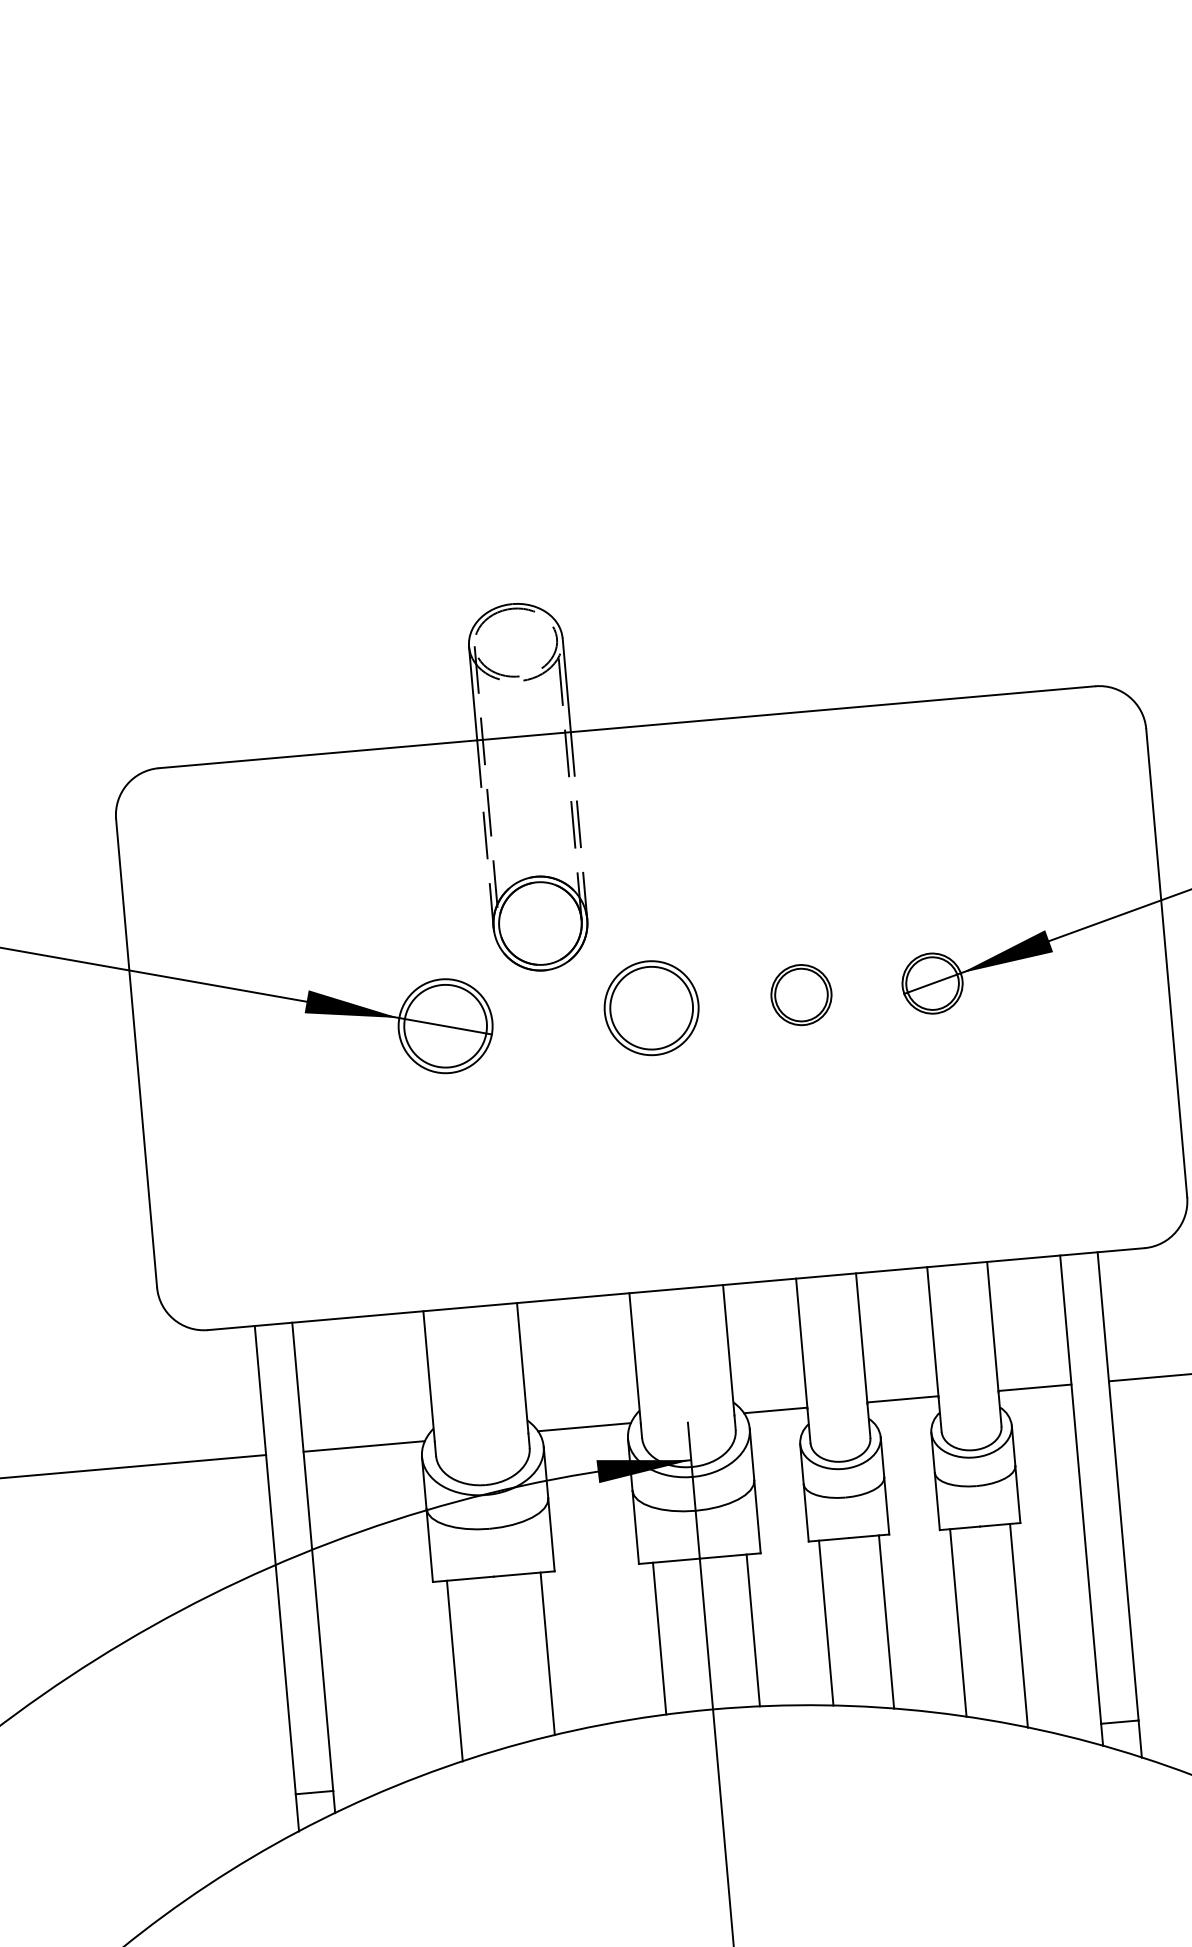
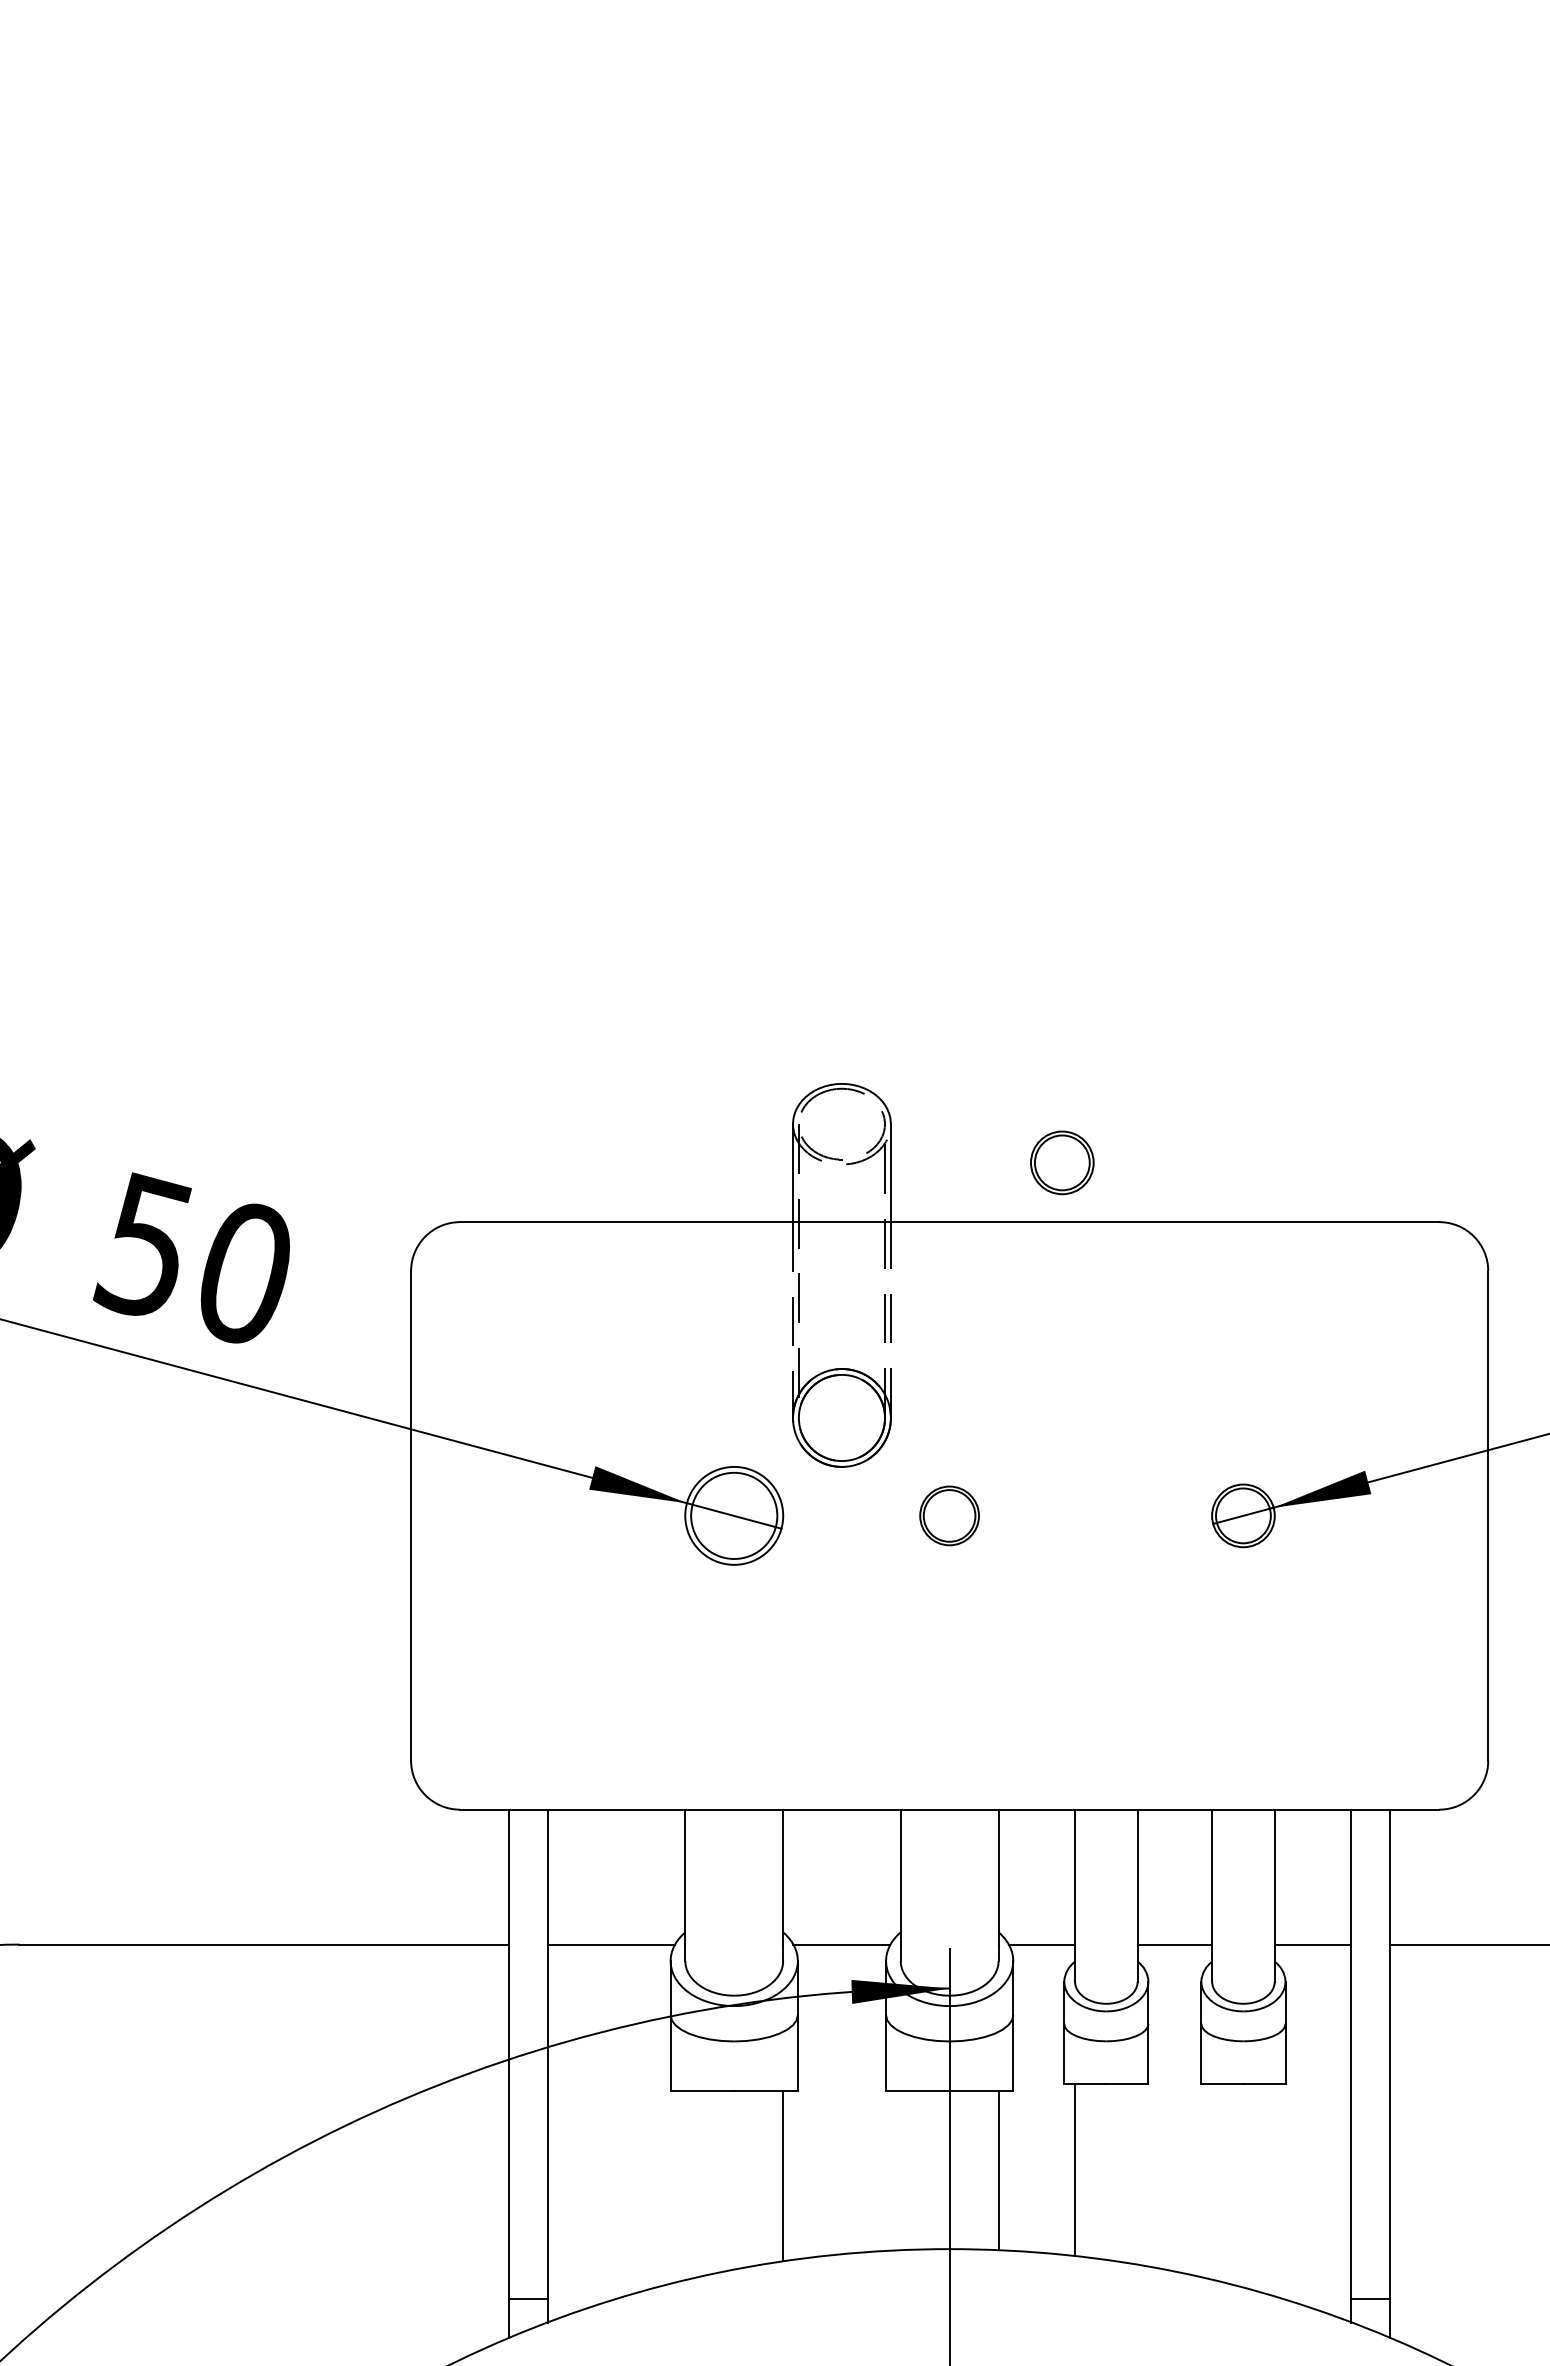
part: (801, 994) -> (1062, 1162), moved
part: (651, 1007) -> (949, 1515), size x0.6
line: (886, 1621) -> (1137, 2173), removed
line: (958, 1622) -> (1212, 2181), removed
line: (1018, 1625) -> (1274, 2189), removed
line: (659, 1638) -> (900, 2170), removed
line: (455, 1670) -> (685, 2185), removed

